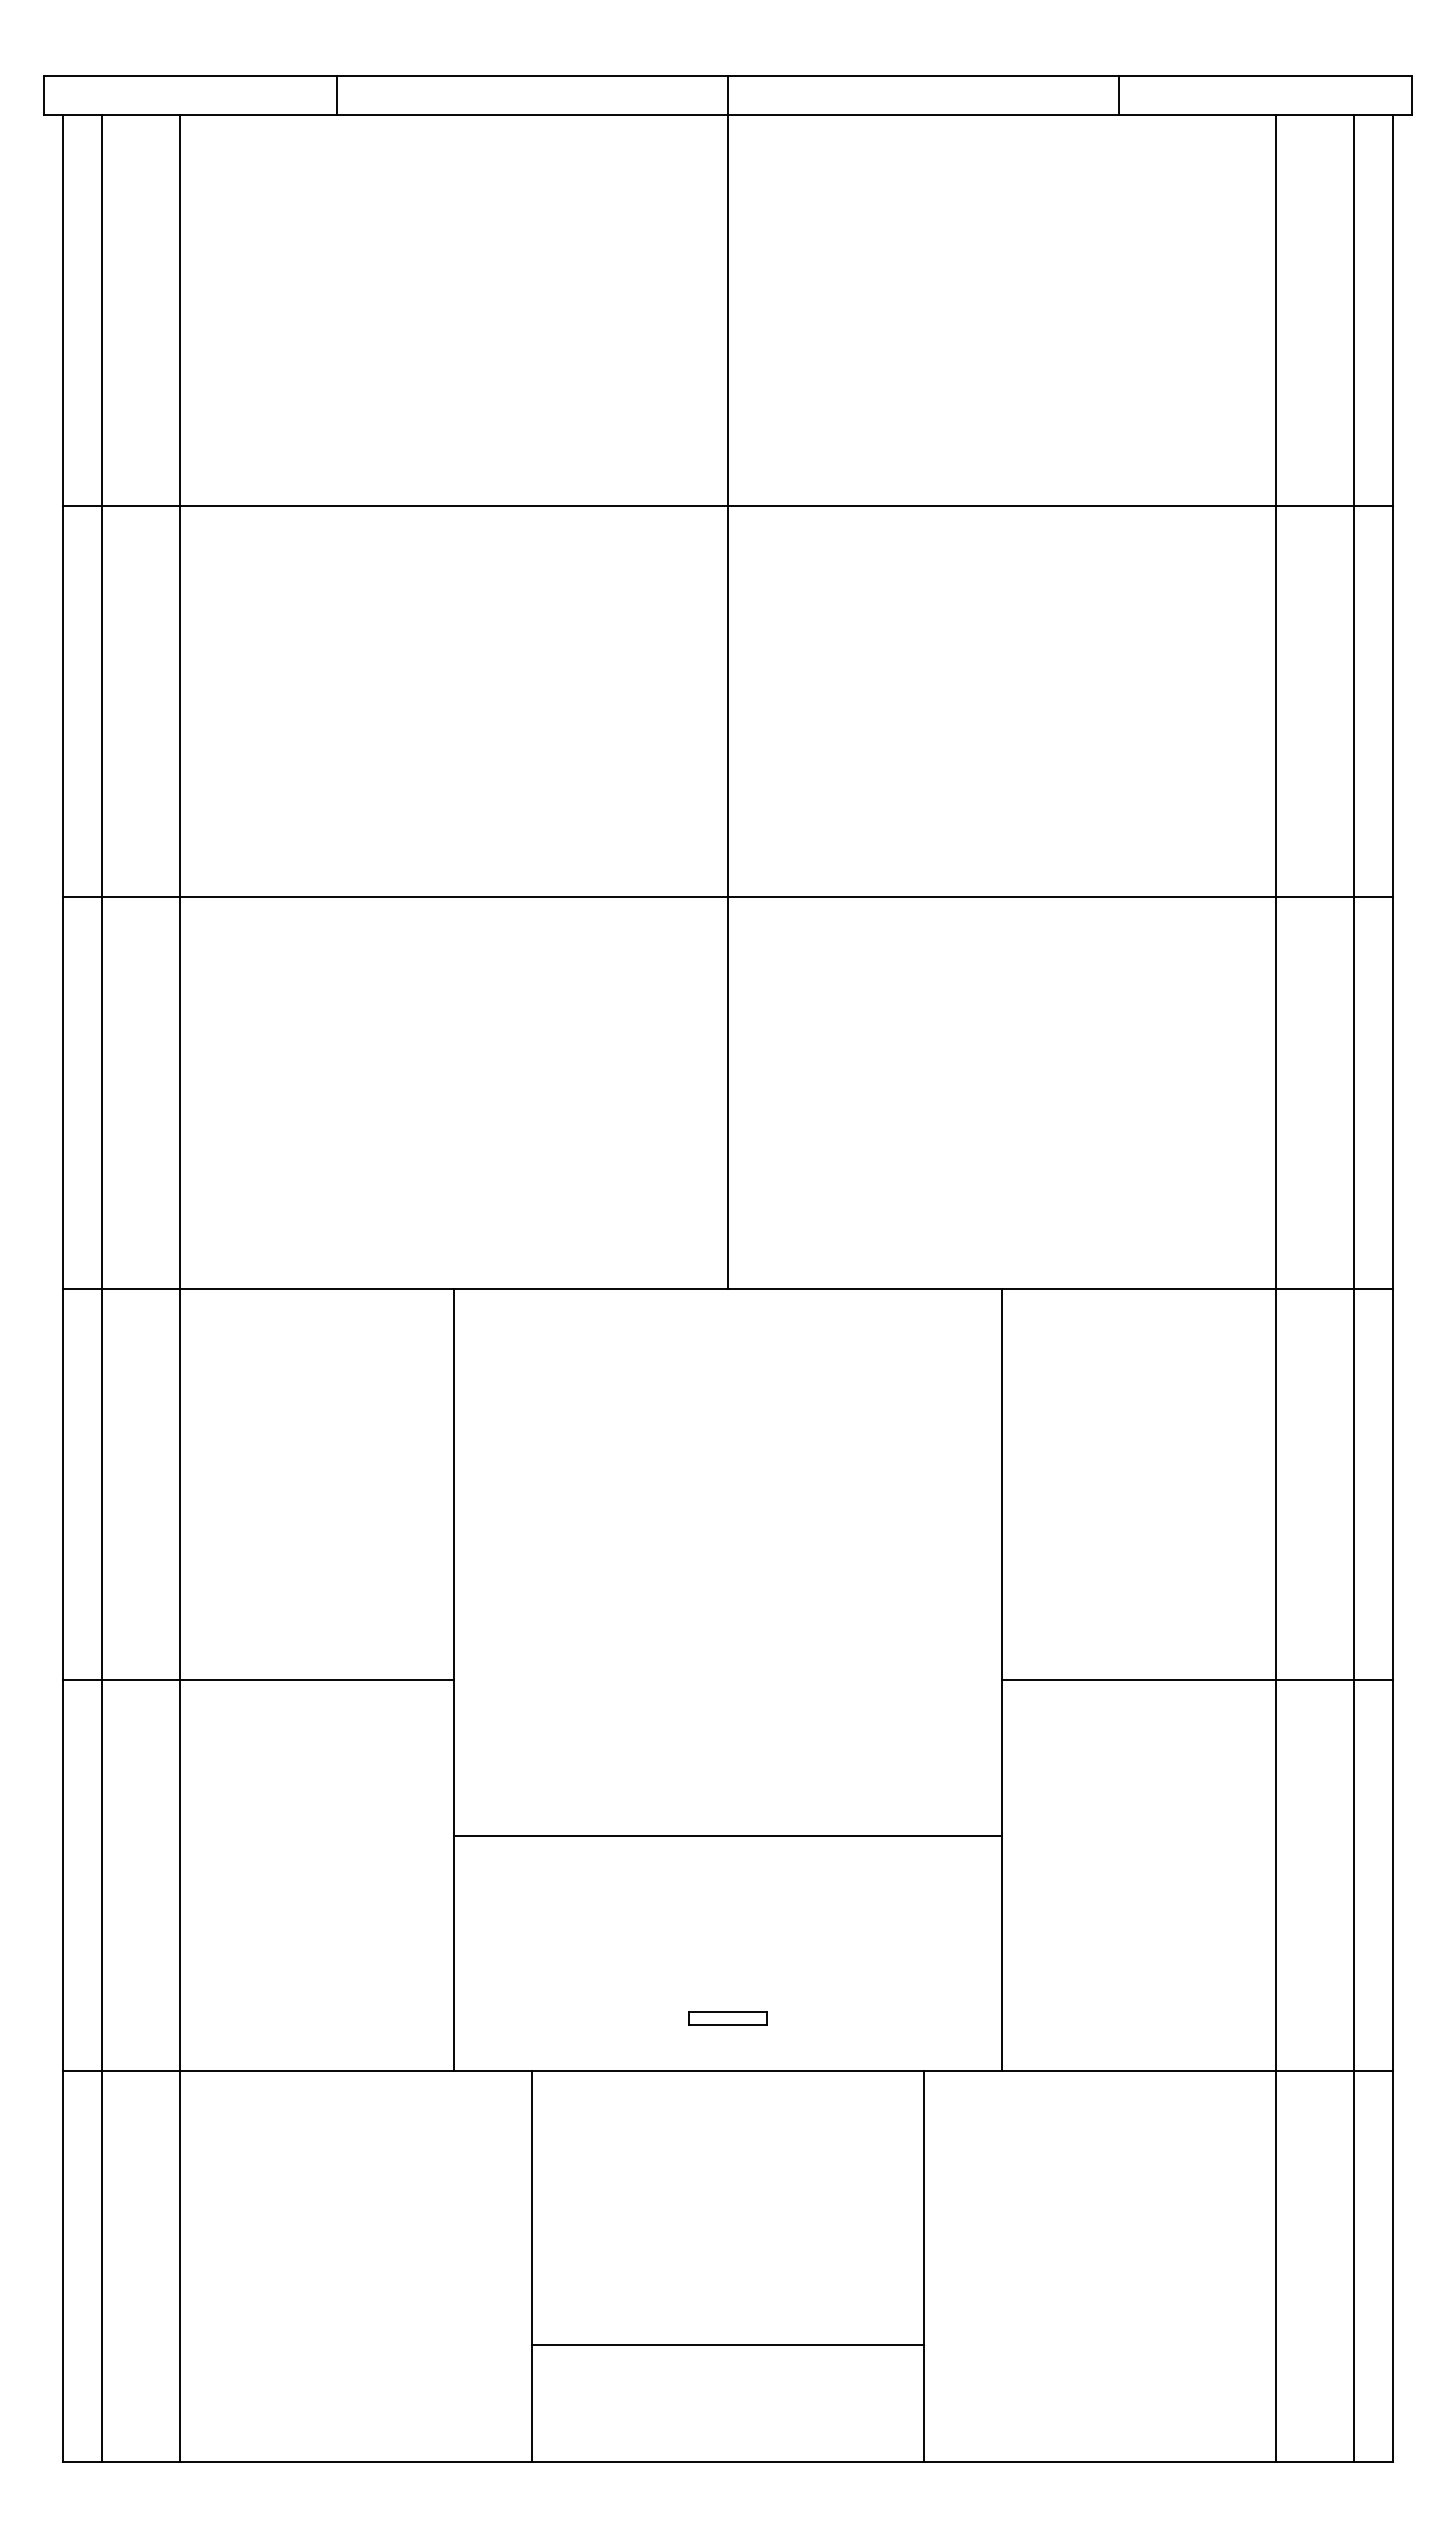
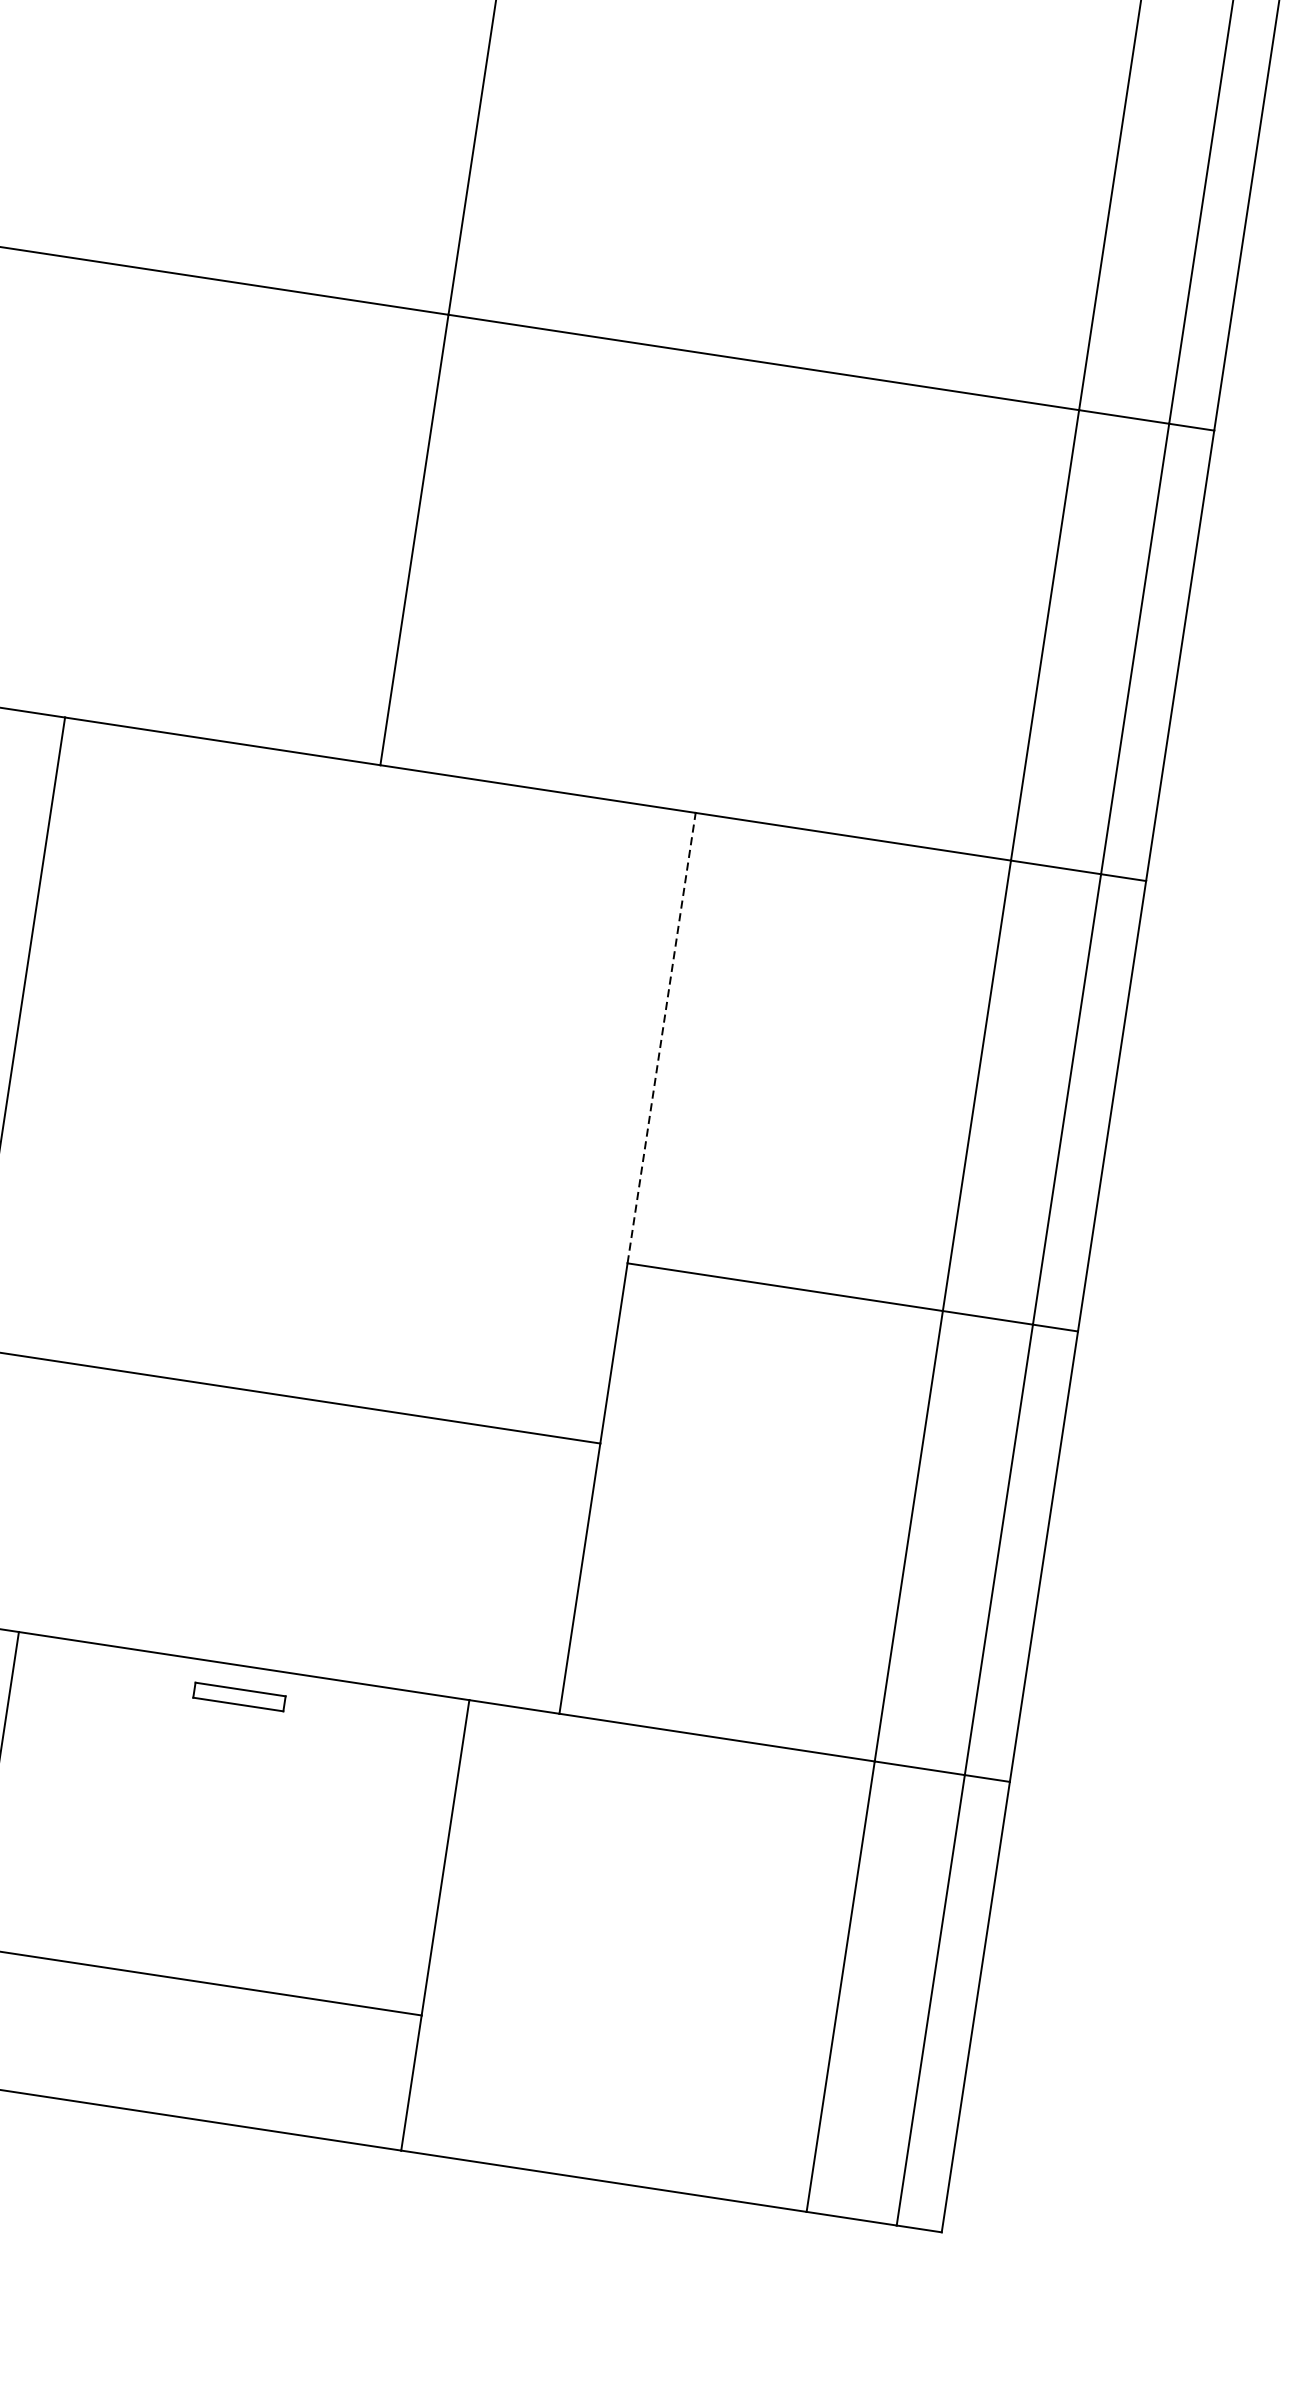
line: (1001, 1484) -> (661, 1038), solid -> dashed
part: (727, 2018) -> (238, 1696), moved

